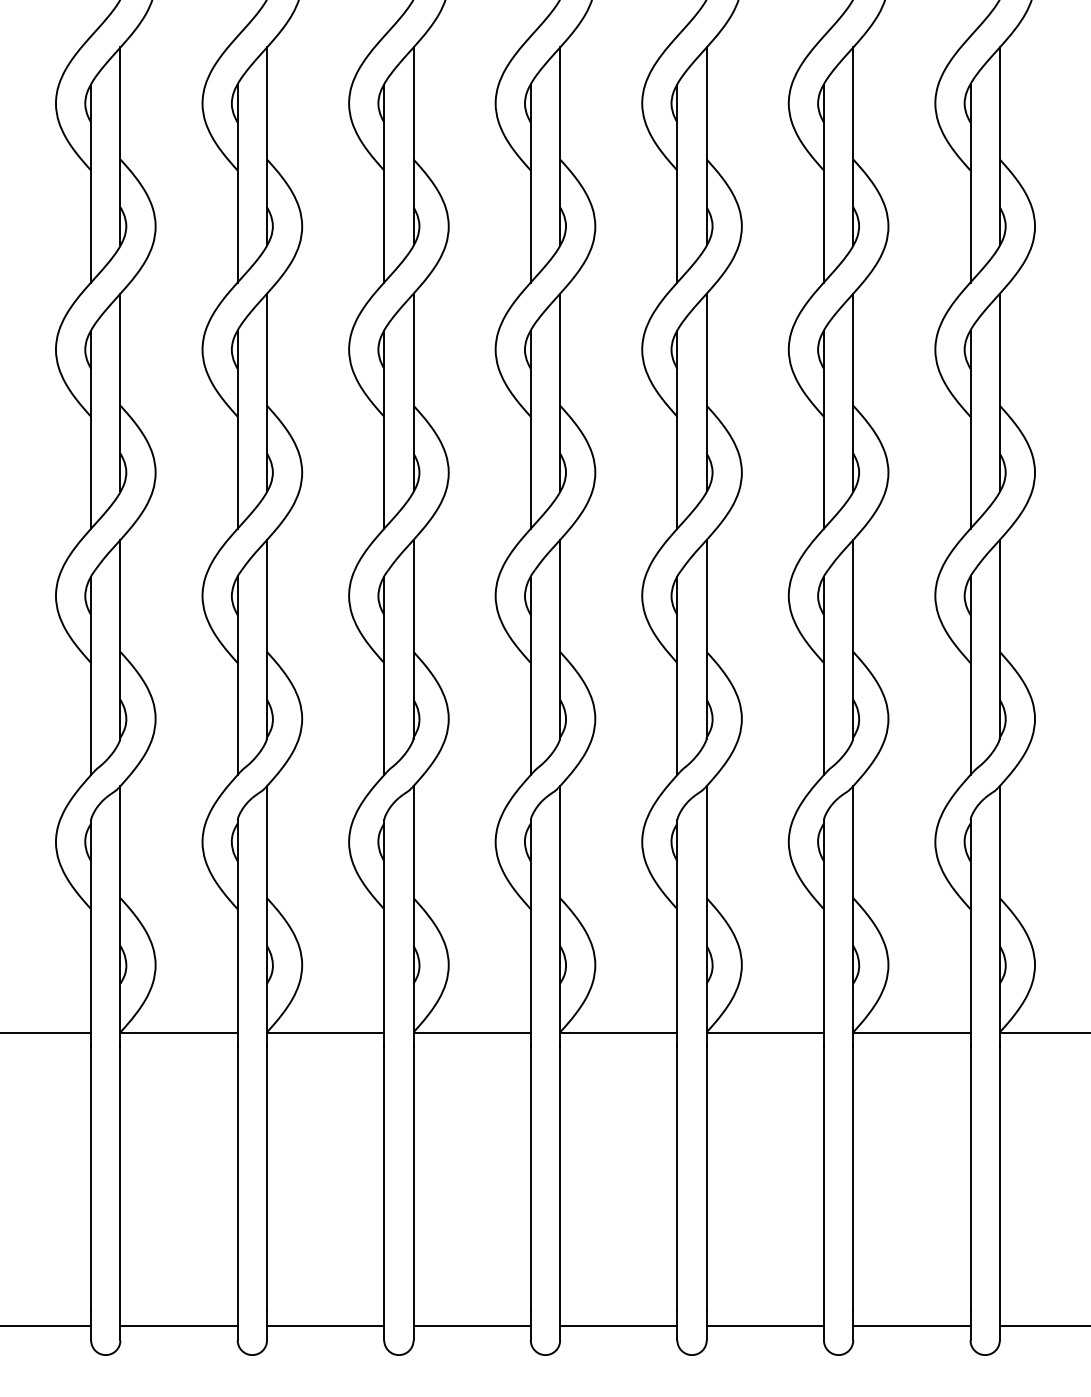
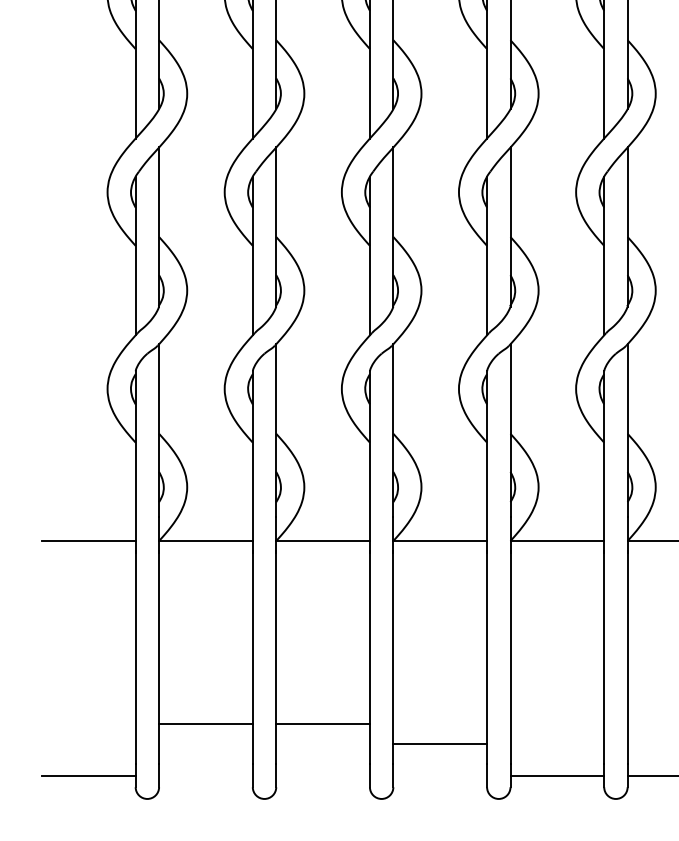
line: (178, 1325) -> (205, 724), moved
line: (325, 1325) -> (322, 724), moved
line: (471, 1325) -> (439, 744), moved

